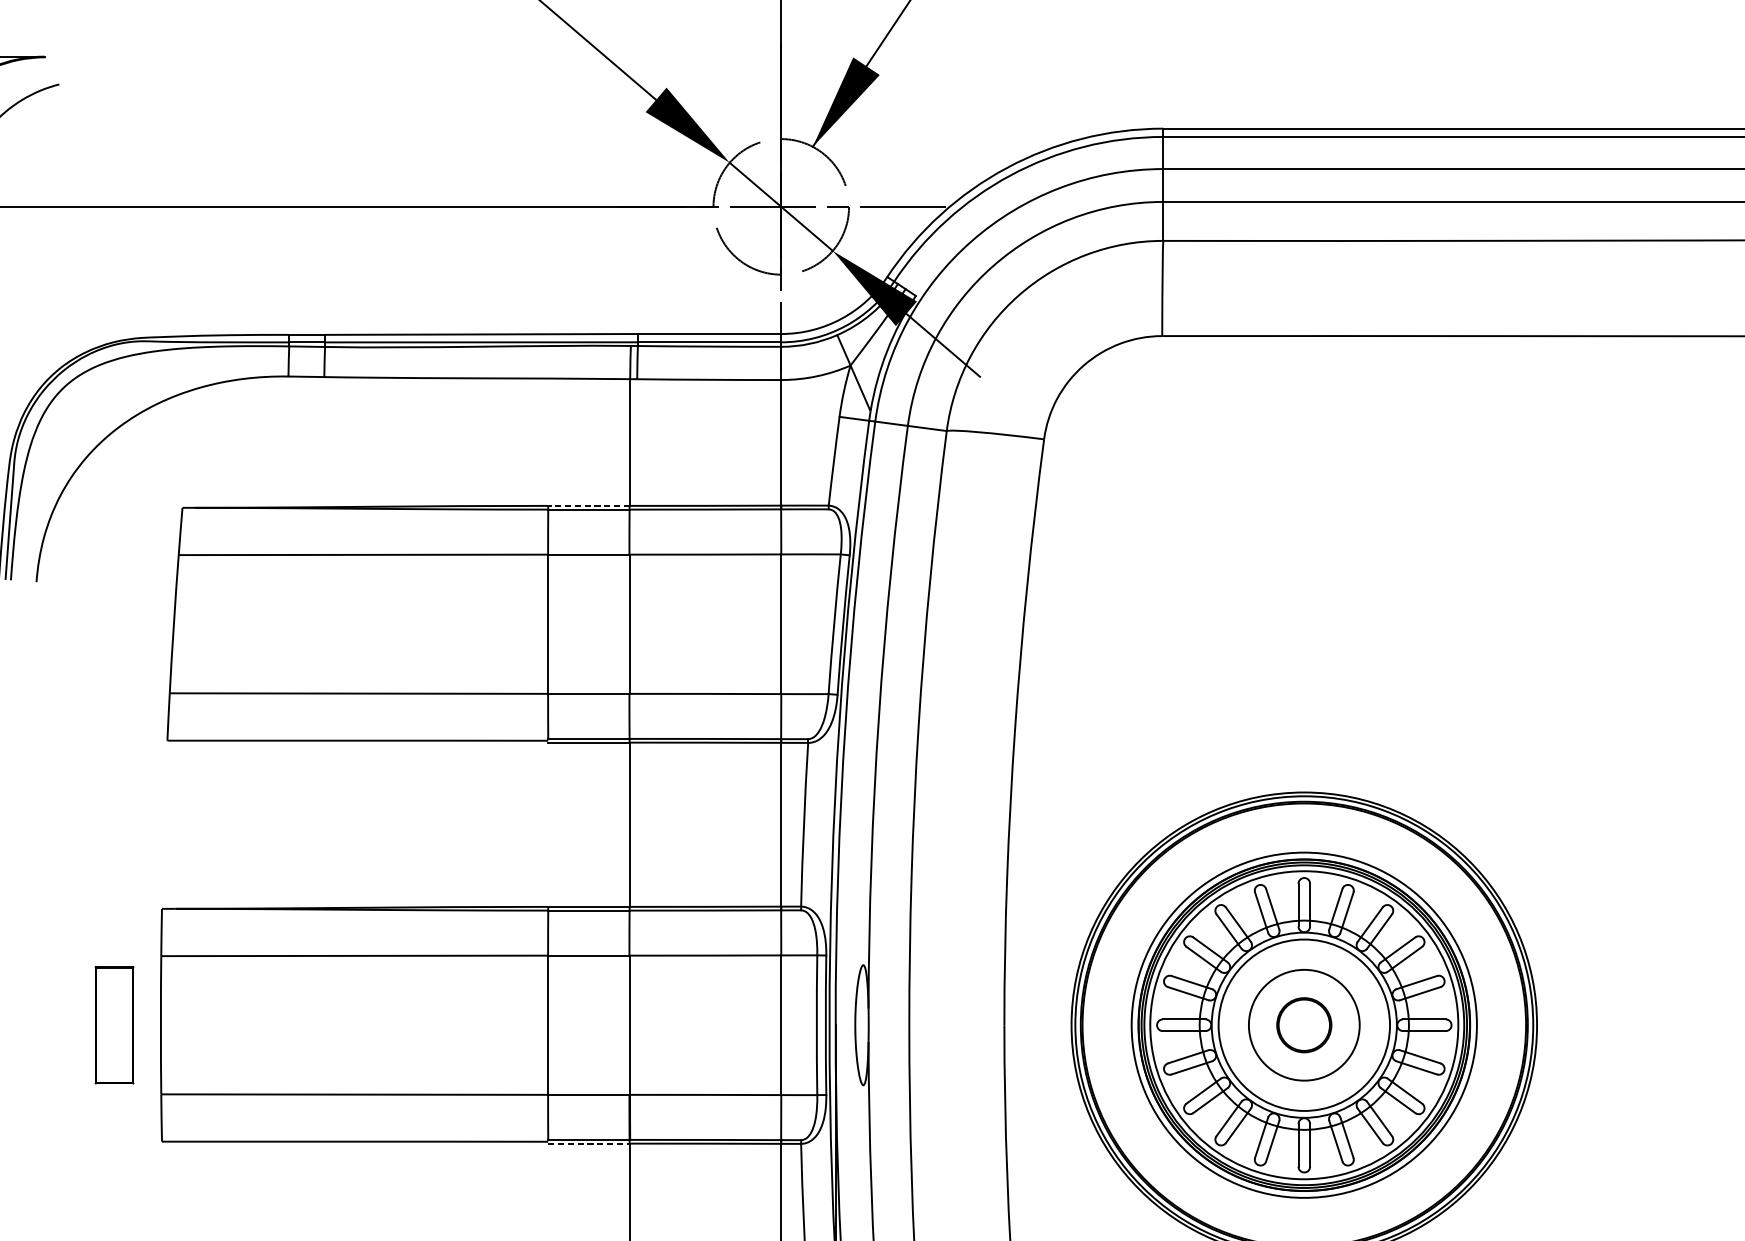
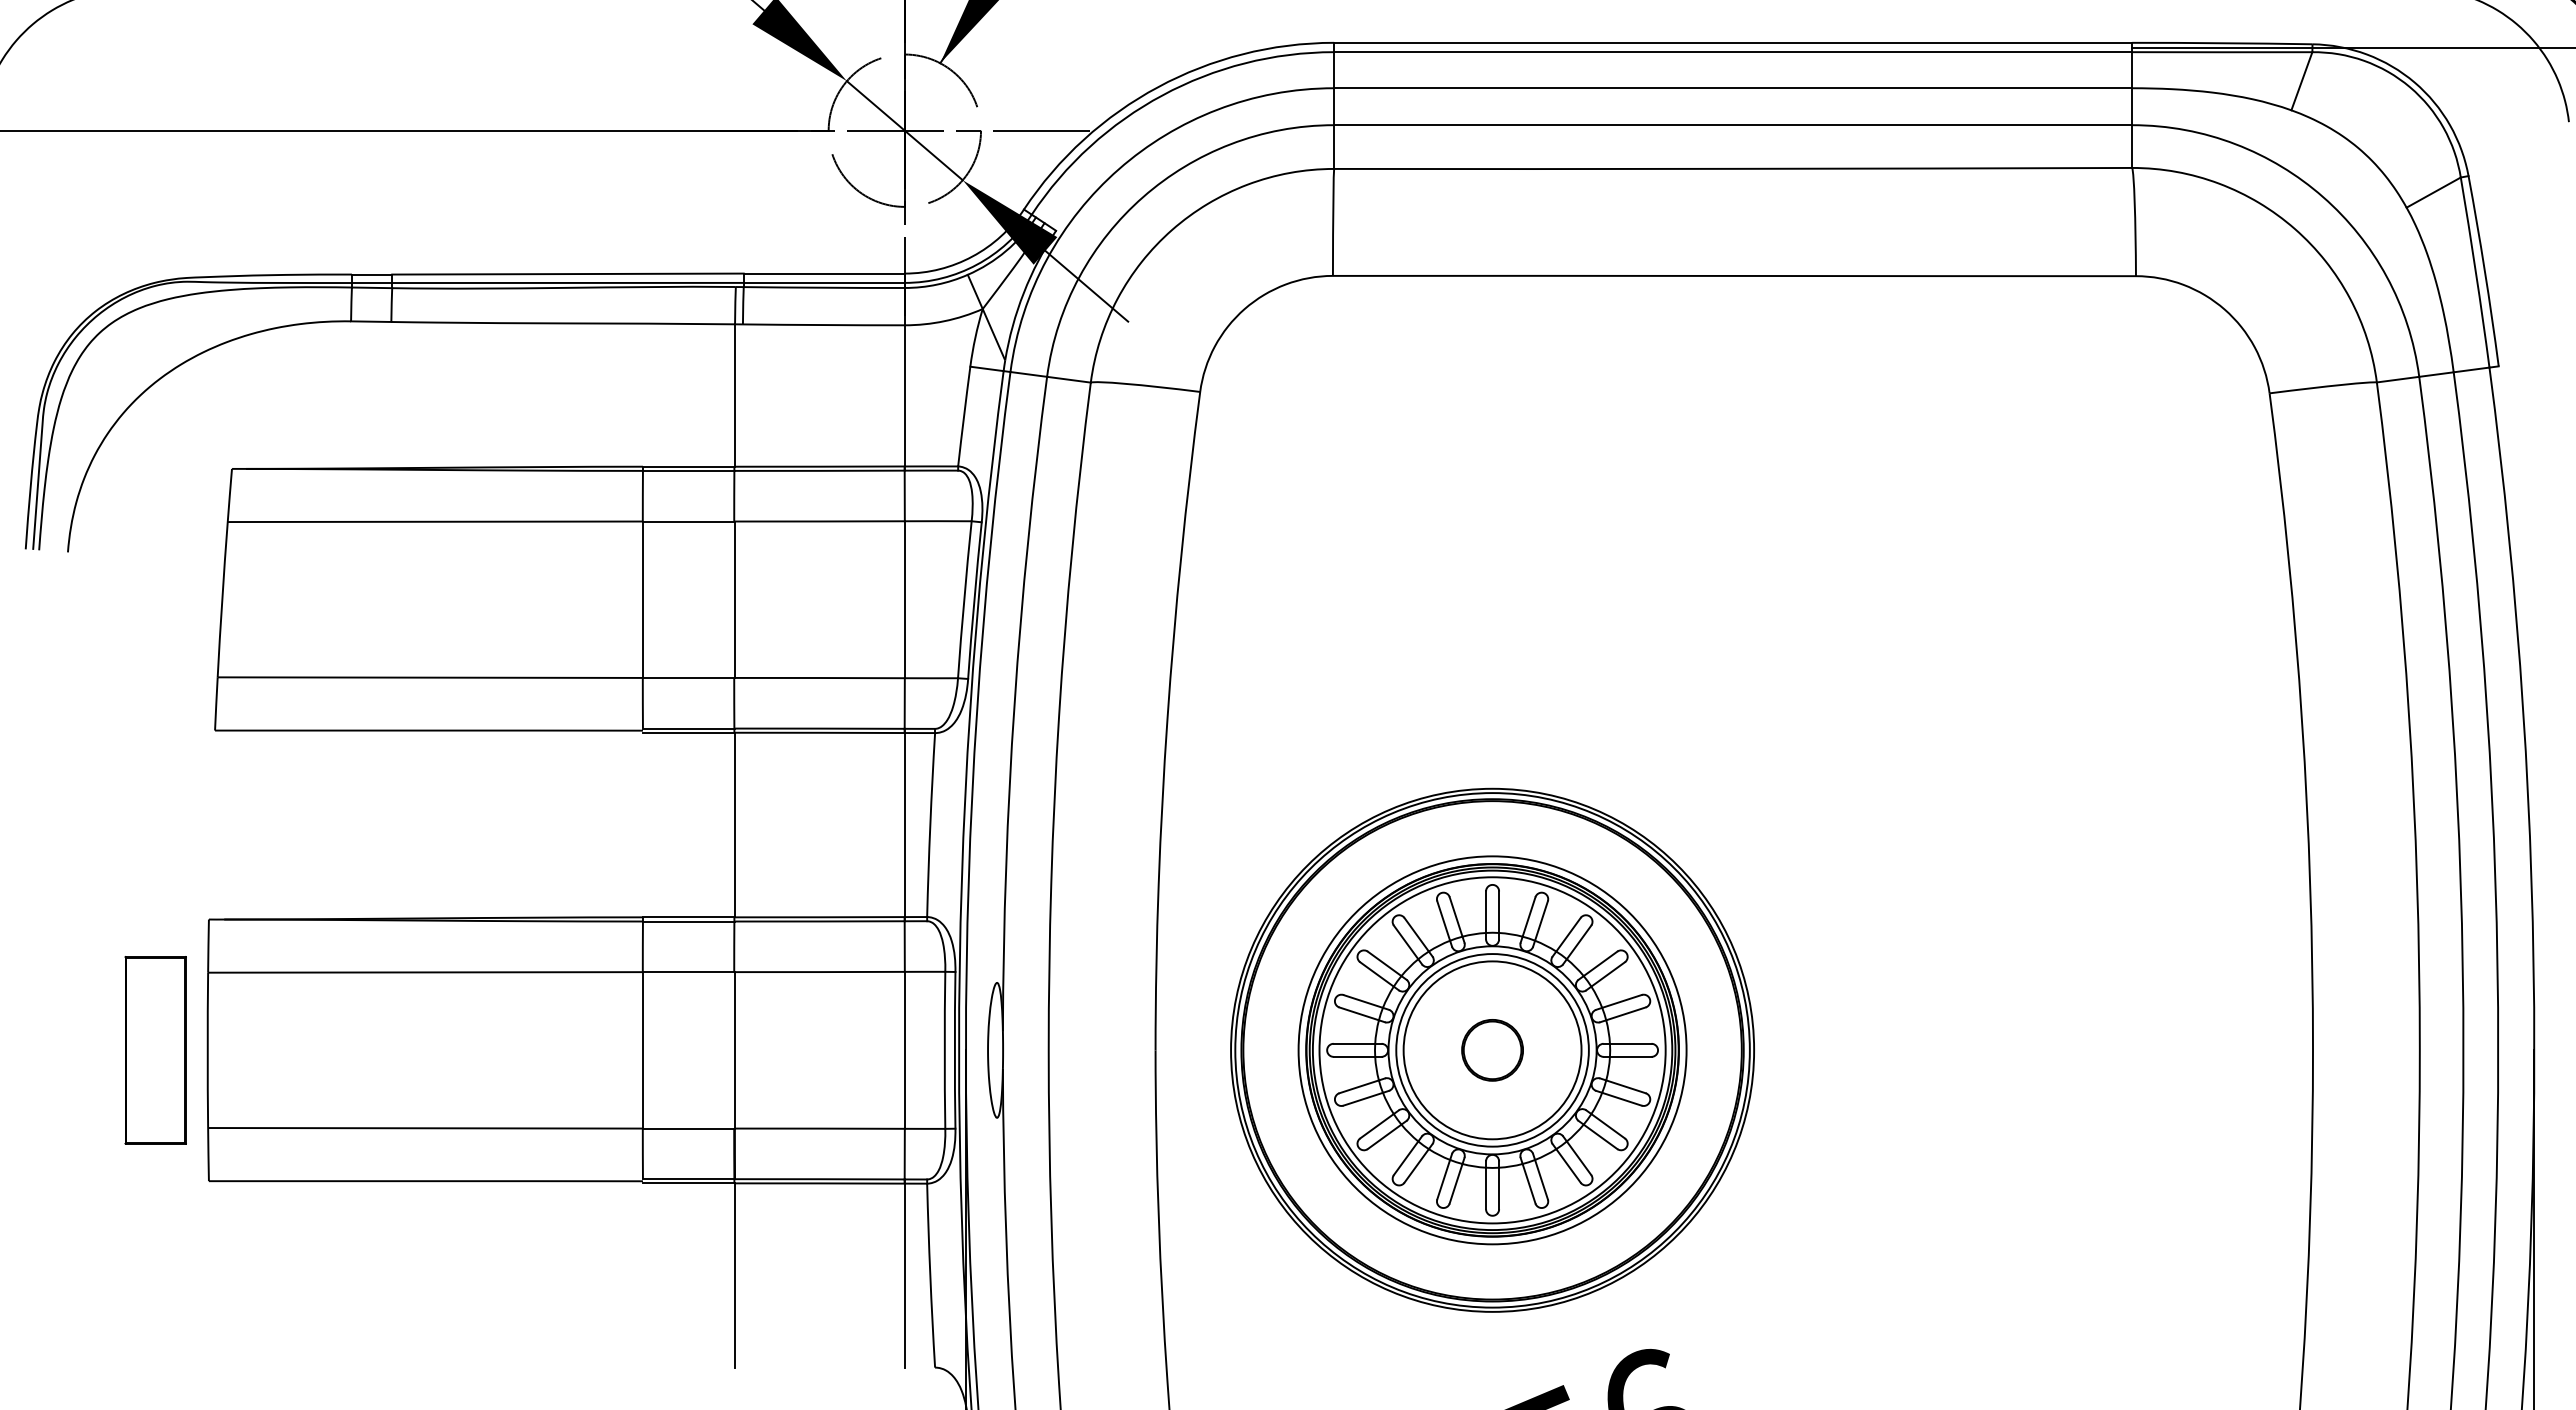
line: (588, 505) -> (688, 466), dashed -> solid
part: (114, 1025) -> (155, 1050), size x1.43
circle: (1304, 1025) -> (1492, 1050), size x1.43
line: (588, 1143) -> (688, 1183), dashed -> solid

